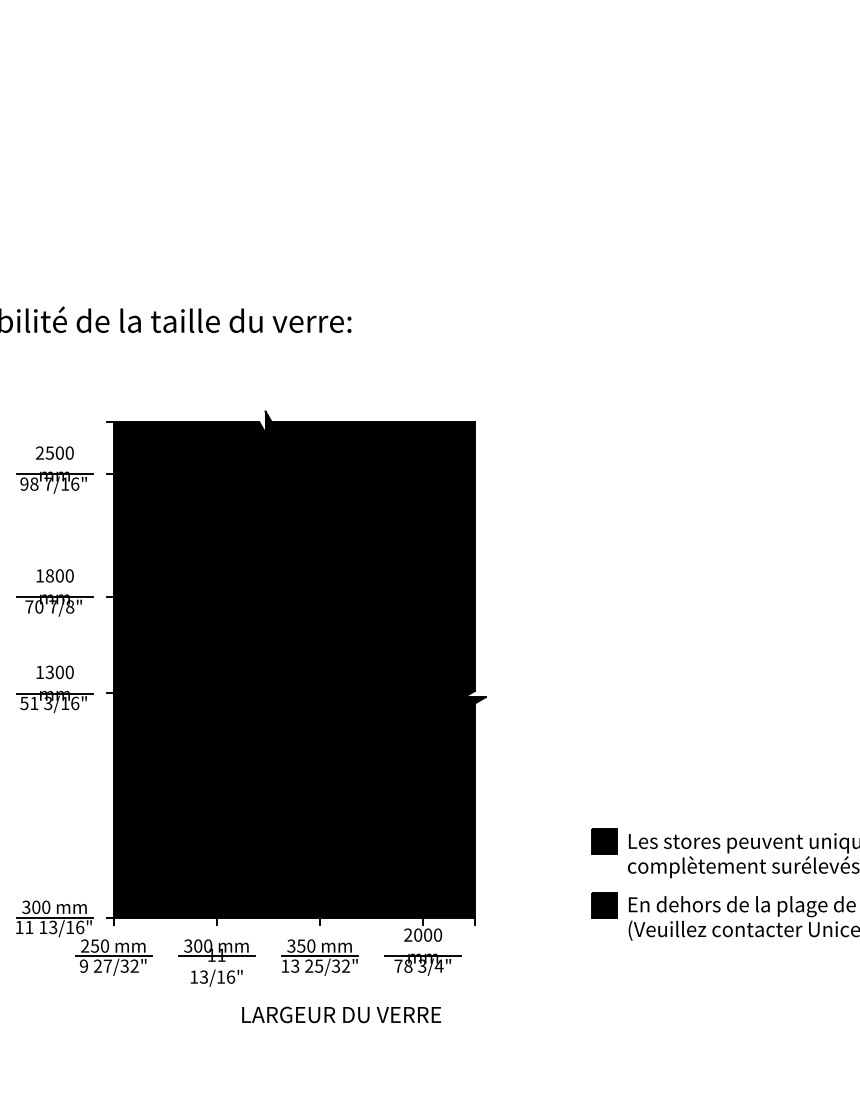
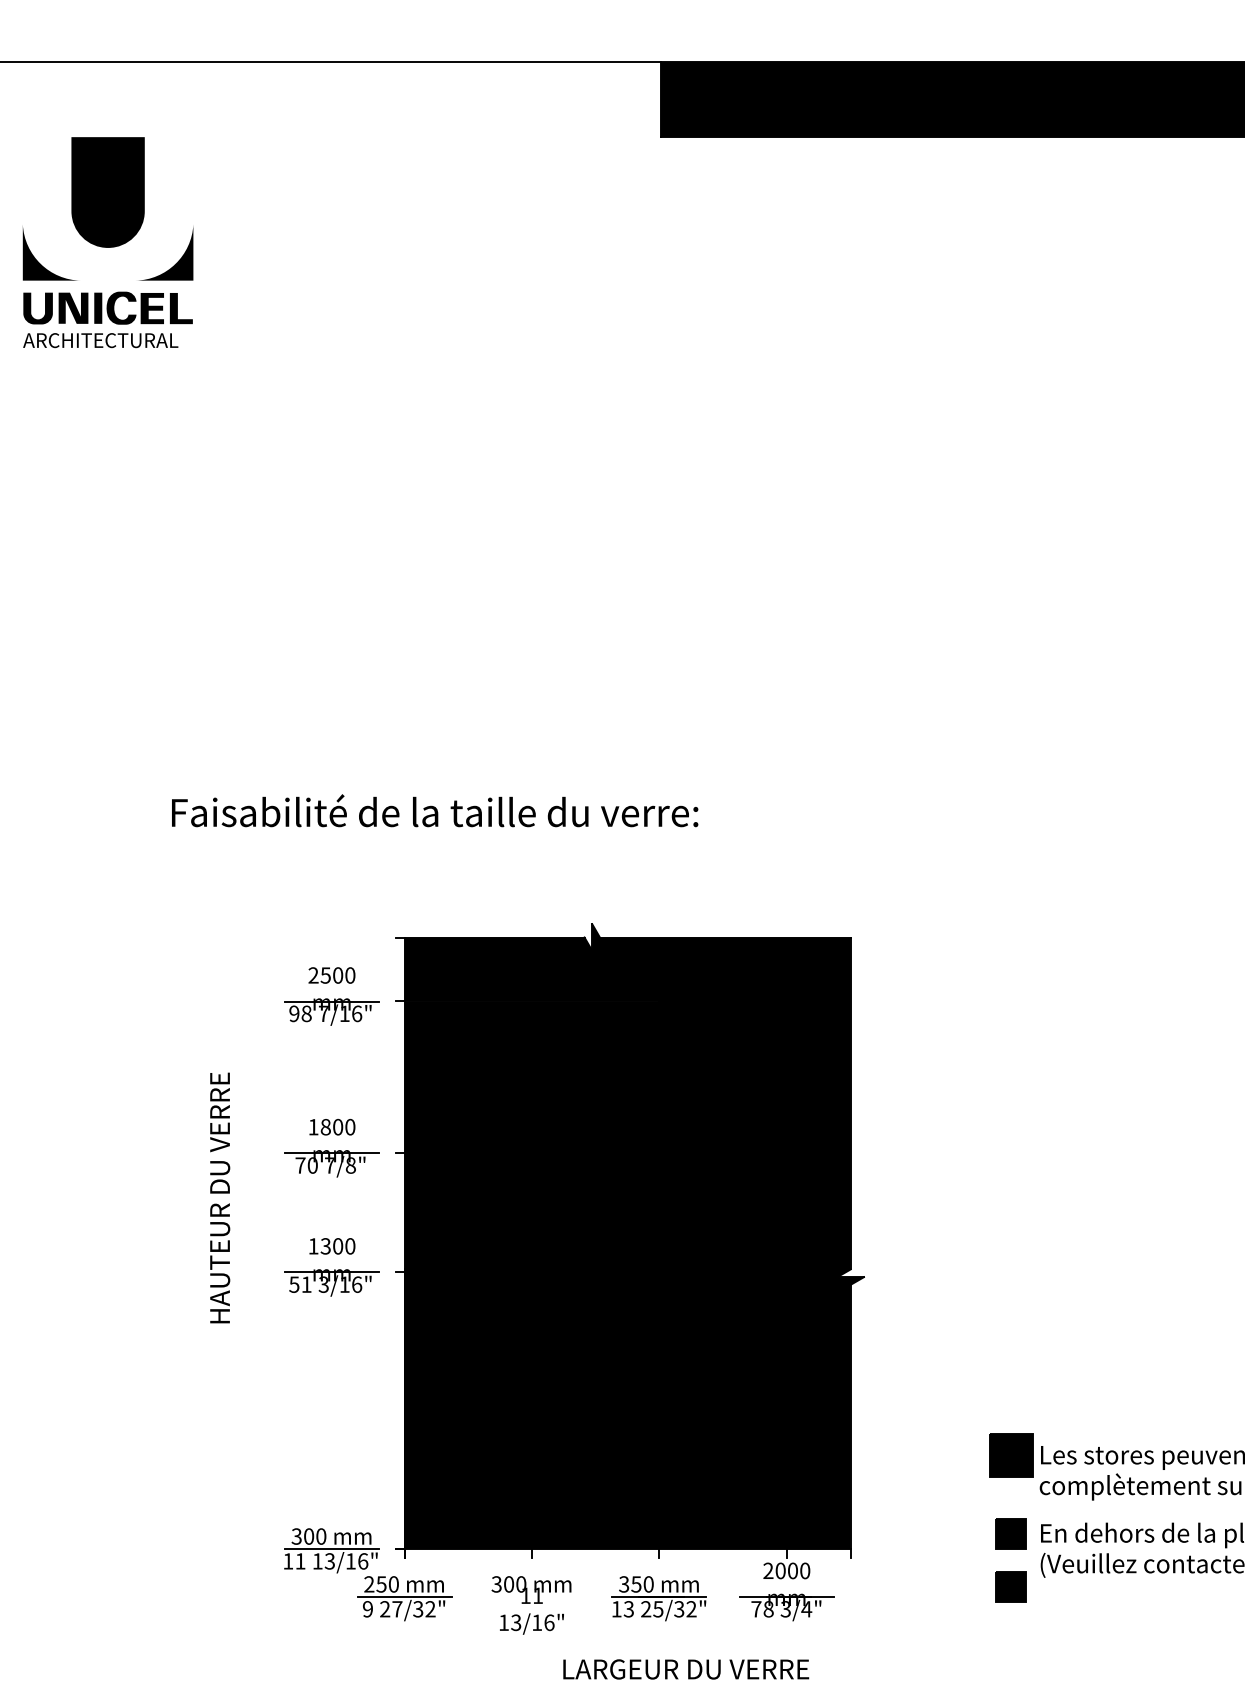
part: (604, 841) -> (1010, 1455), size x1.4
part: (604, 947) -> (1010, 1586), added
line: (217, 956) -> (532, 1597), removed

